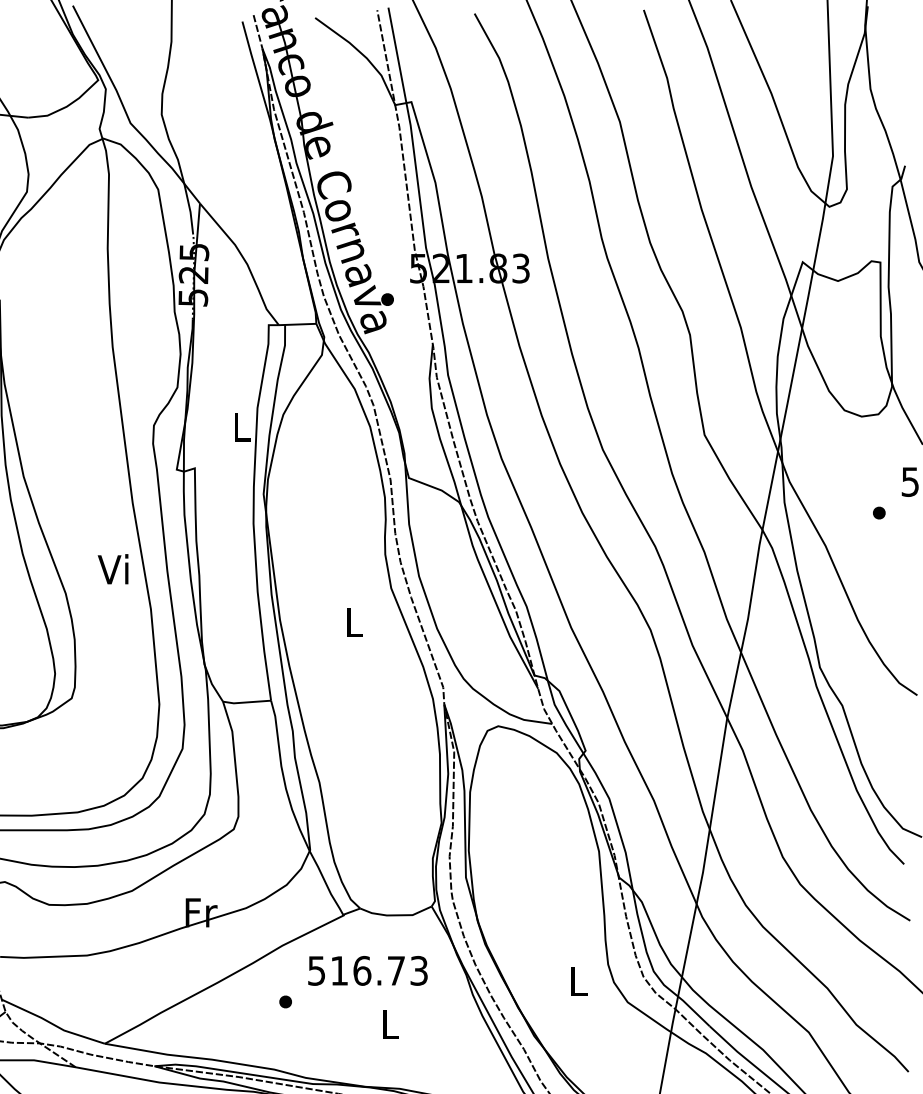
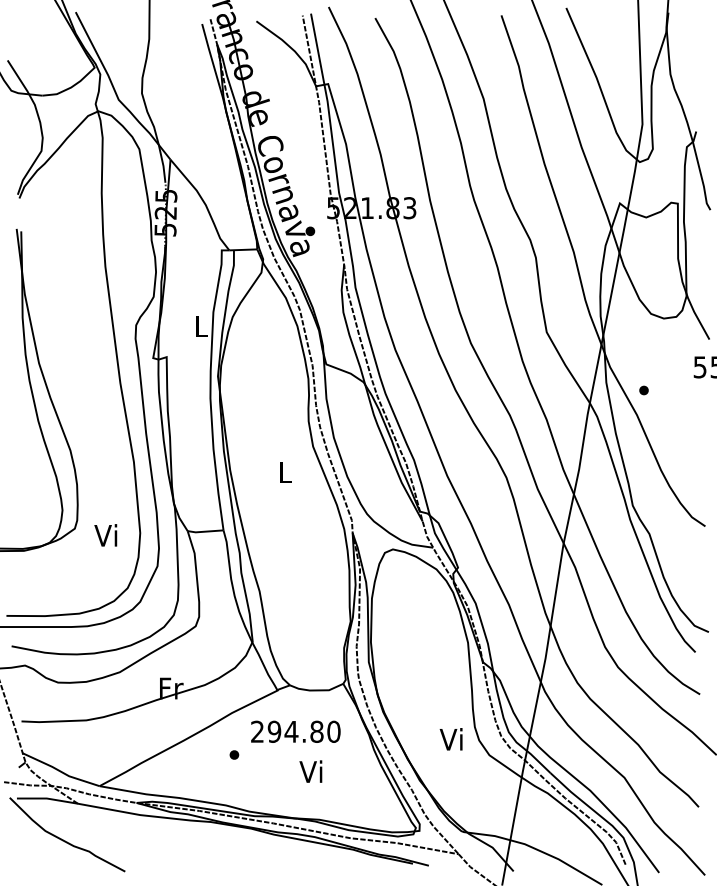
part: (878, 513) -> (643, 390), moved
text: (112, 569) -> (105, 535), moved
text: (367, 970) -> (295, 731), 516.73 -> 294.80
text: (575, 981) -> (450, 739), L -> Vi
text: (387, 1024) -> (310, 771), L -> Vi

